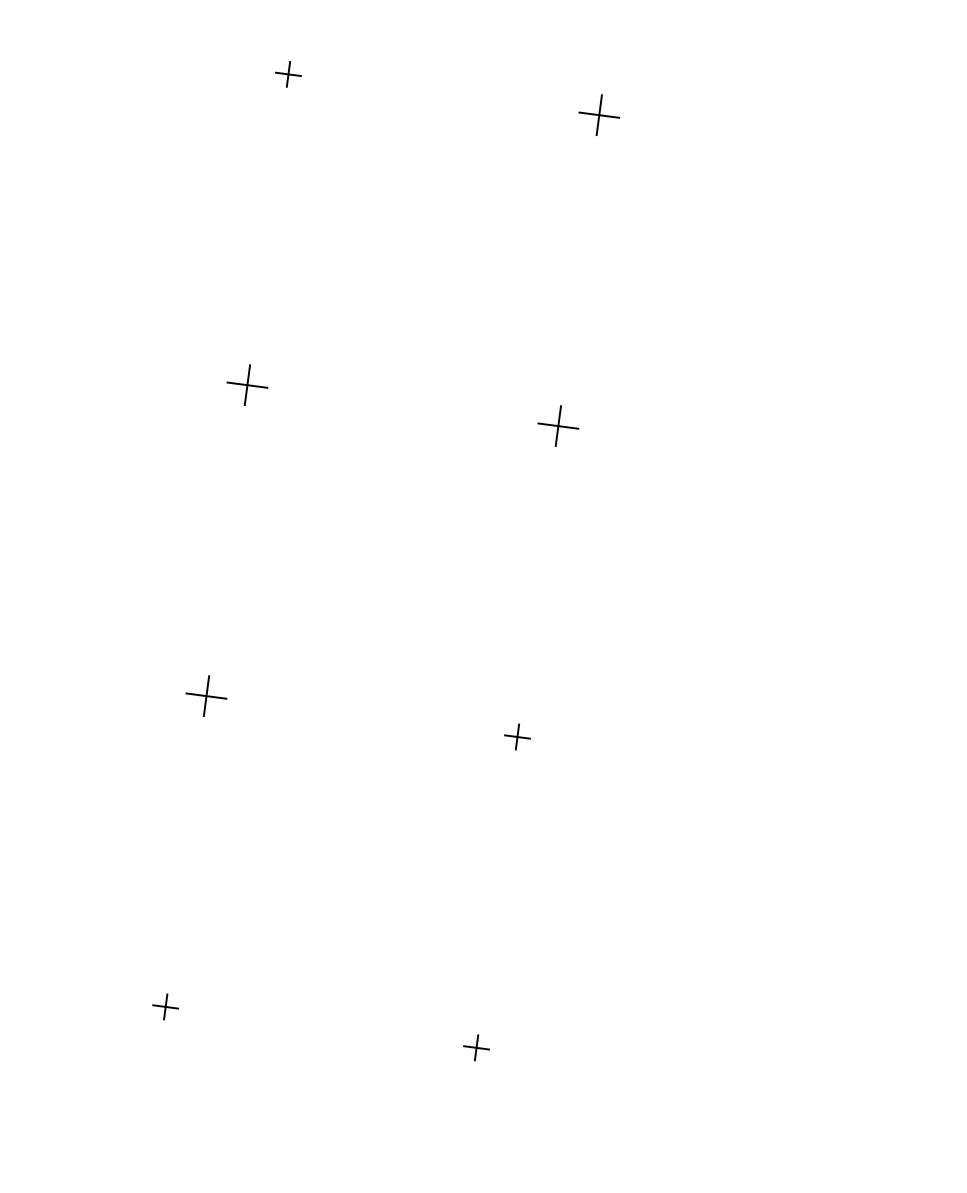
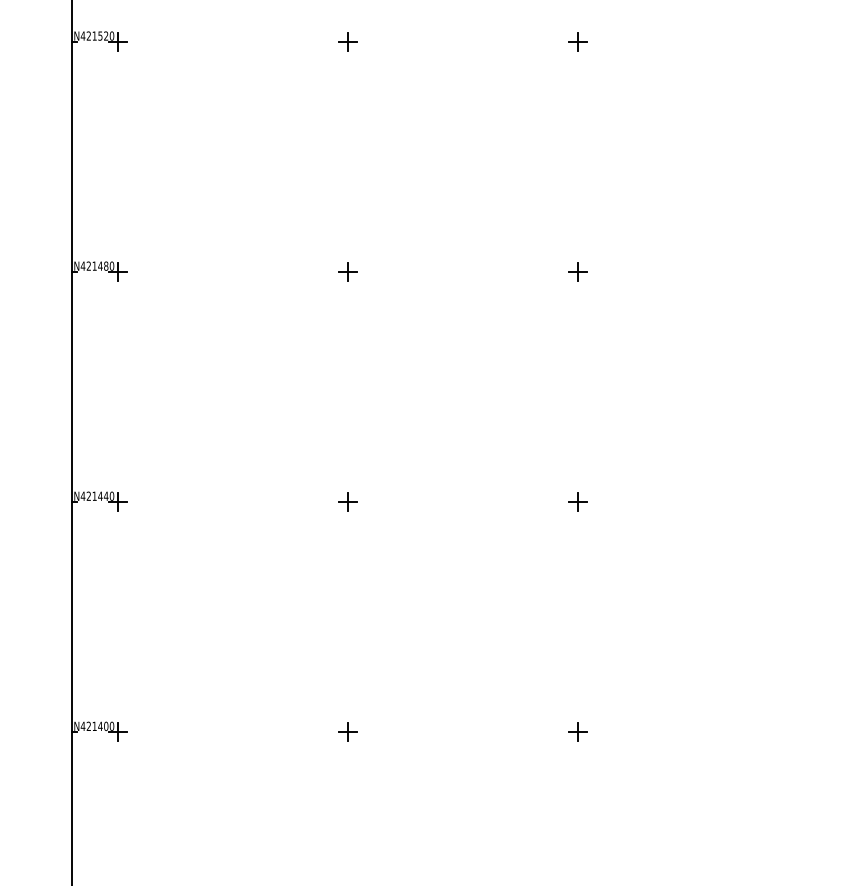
part: (598, 114) -> (577, 41), size x0.62
part: (247, 384) -> (347, 271), size x0.62
part: (557, 425) -> (577, 271), size x0.62
part: (206, 695) -> (347, 501), size x0.62

